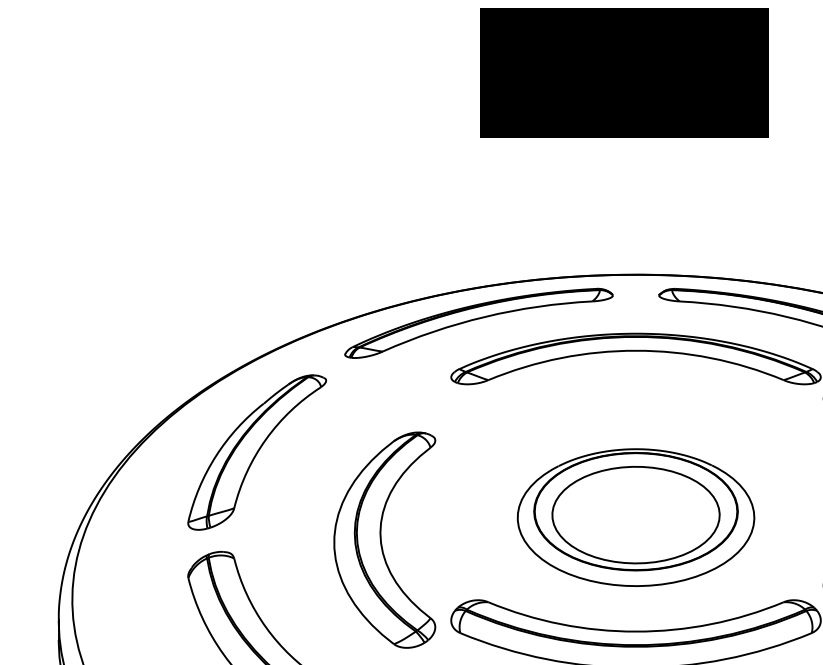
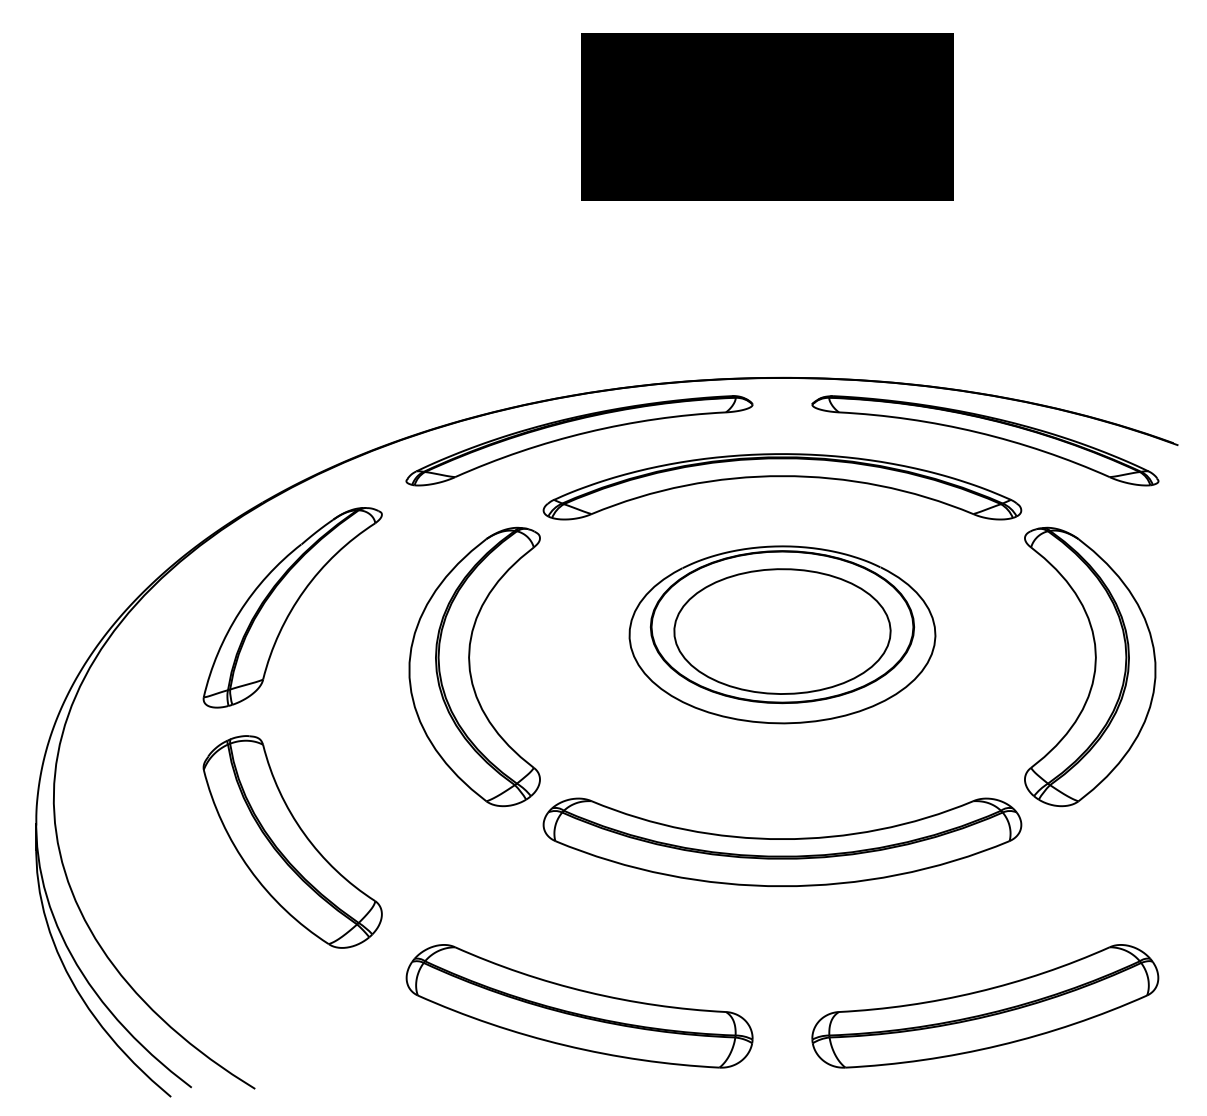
part: (636, 517) -> (782, 634), moved
part: (384, 539) -> (474, 666), moved

